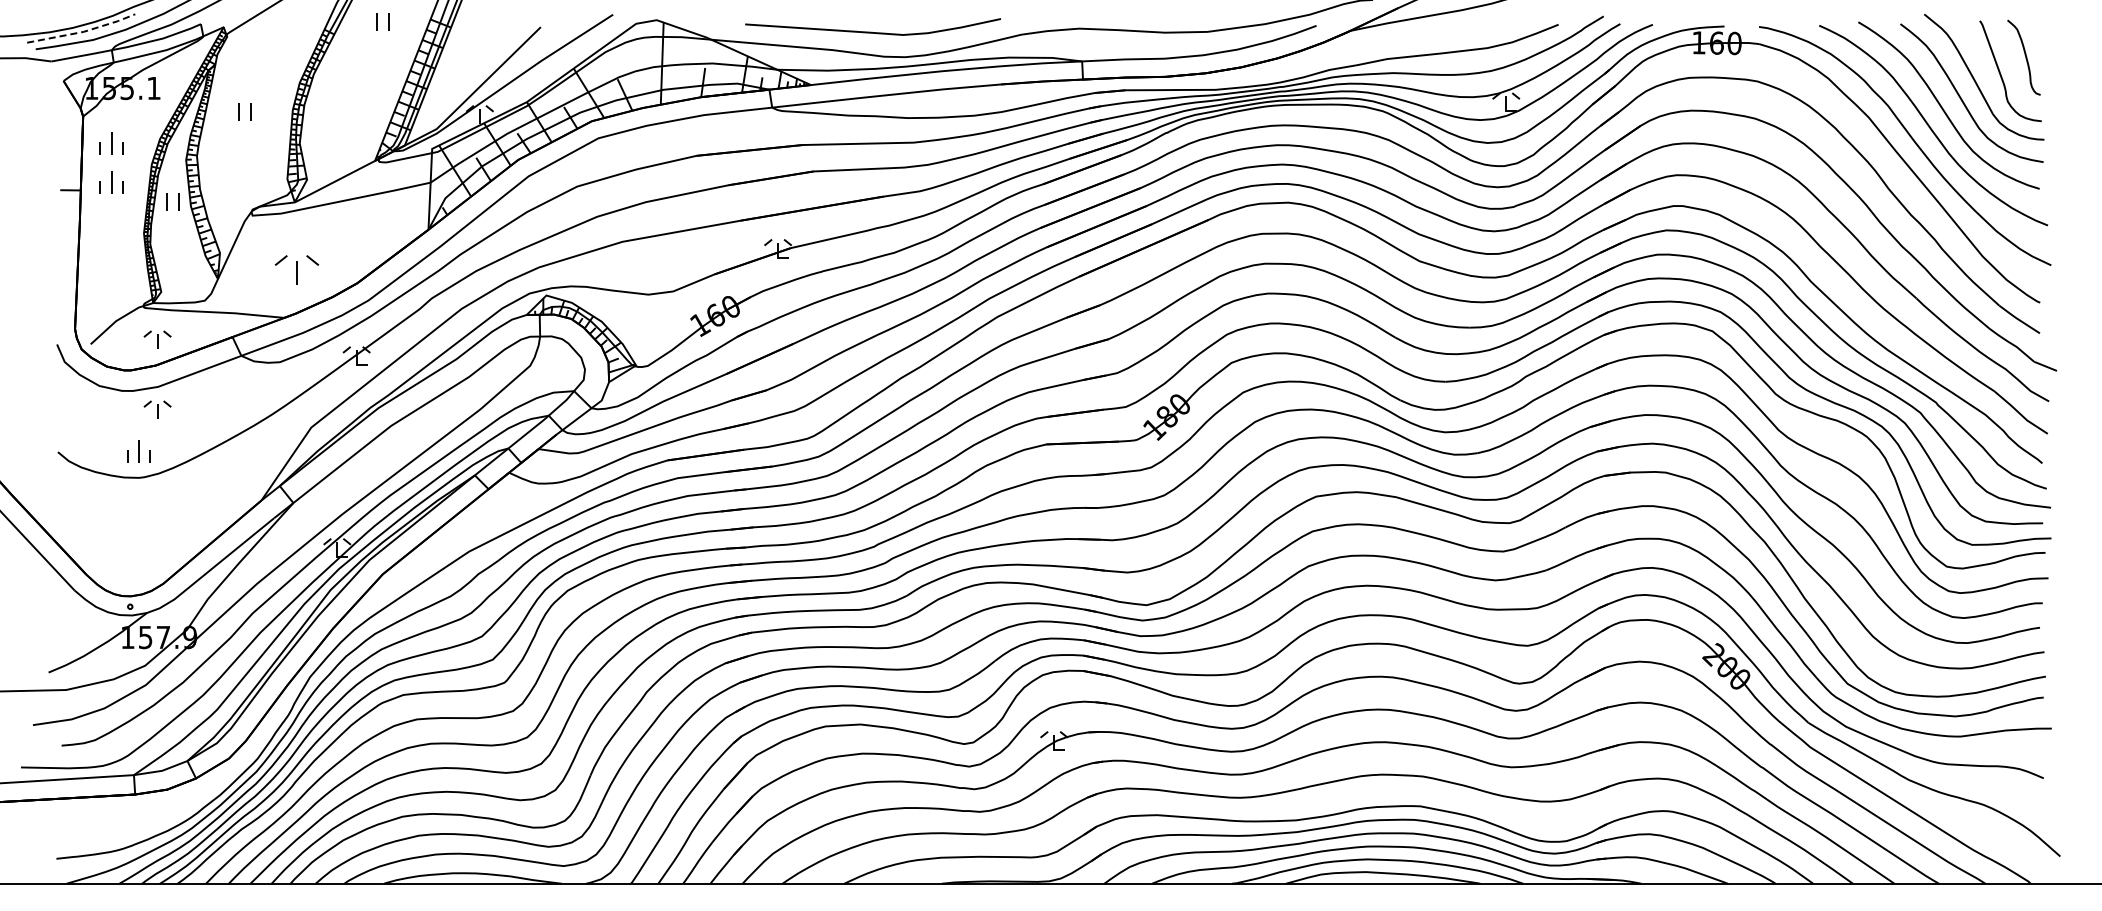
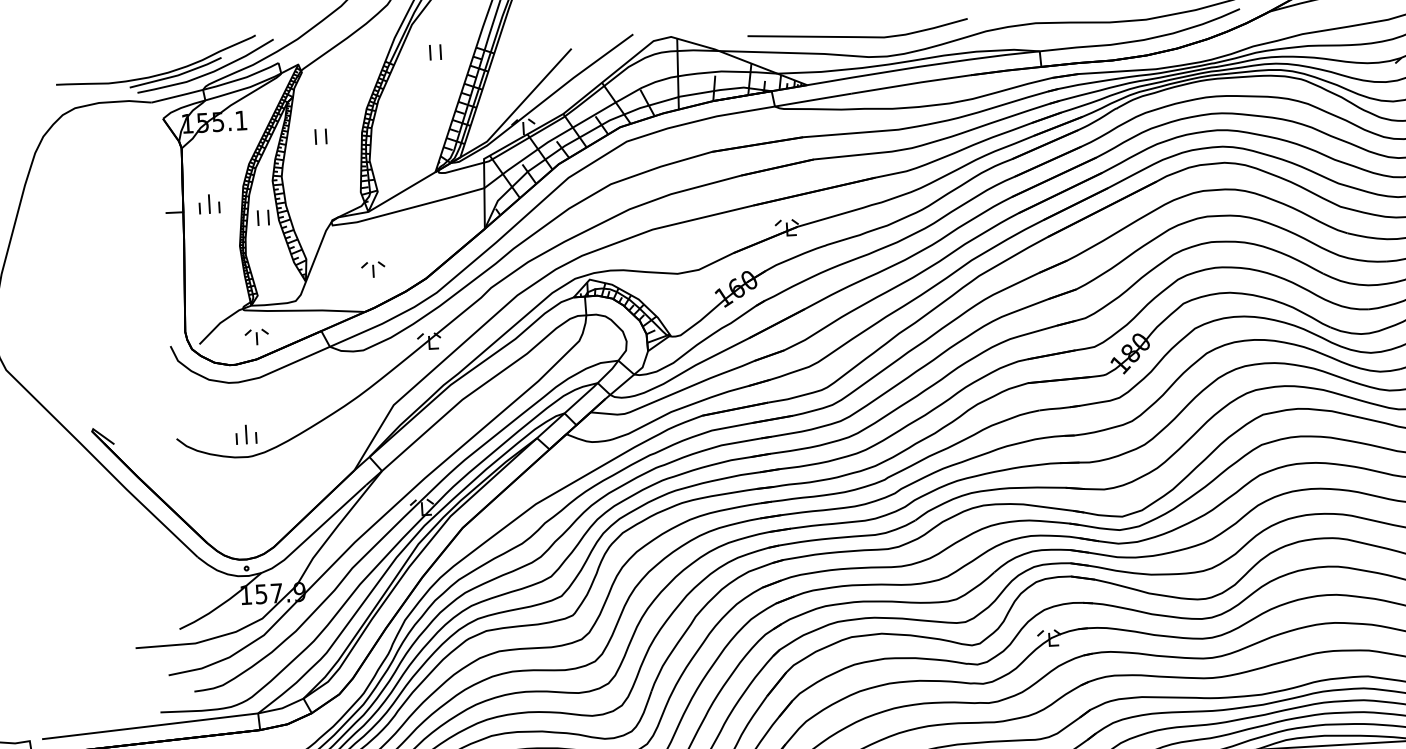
line: (83, 31) -> (177, 75), dashed -> solid
part: (111, 143) -> (207, 170), removed
part: (296, 269) -> (373, 269), size x0.62
part: (157, 409) -> (260, 397), removed

